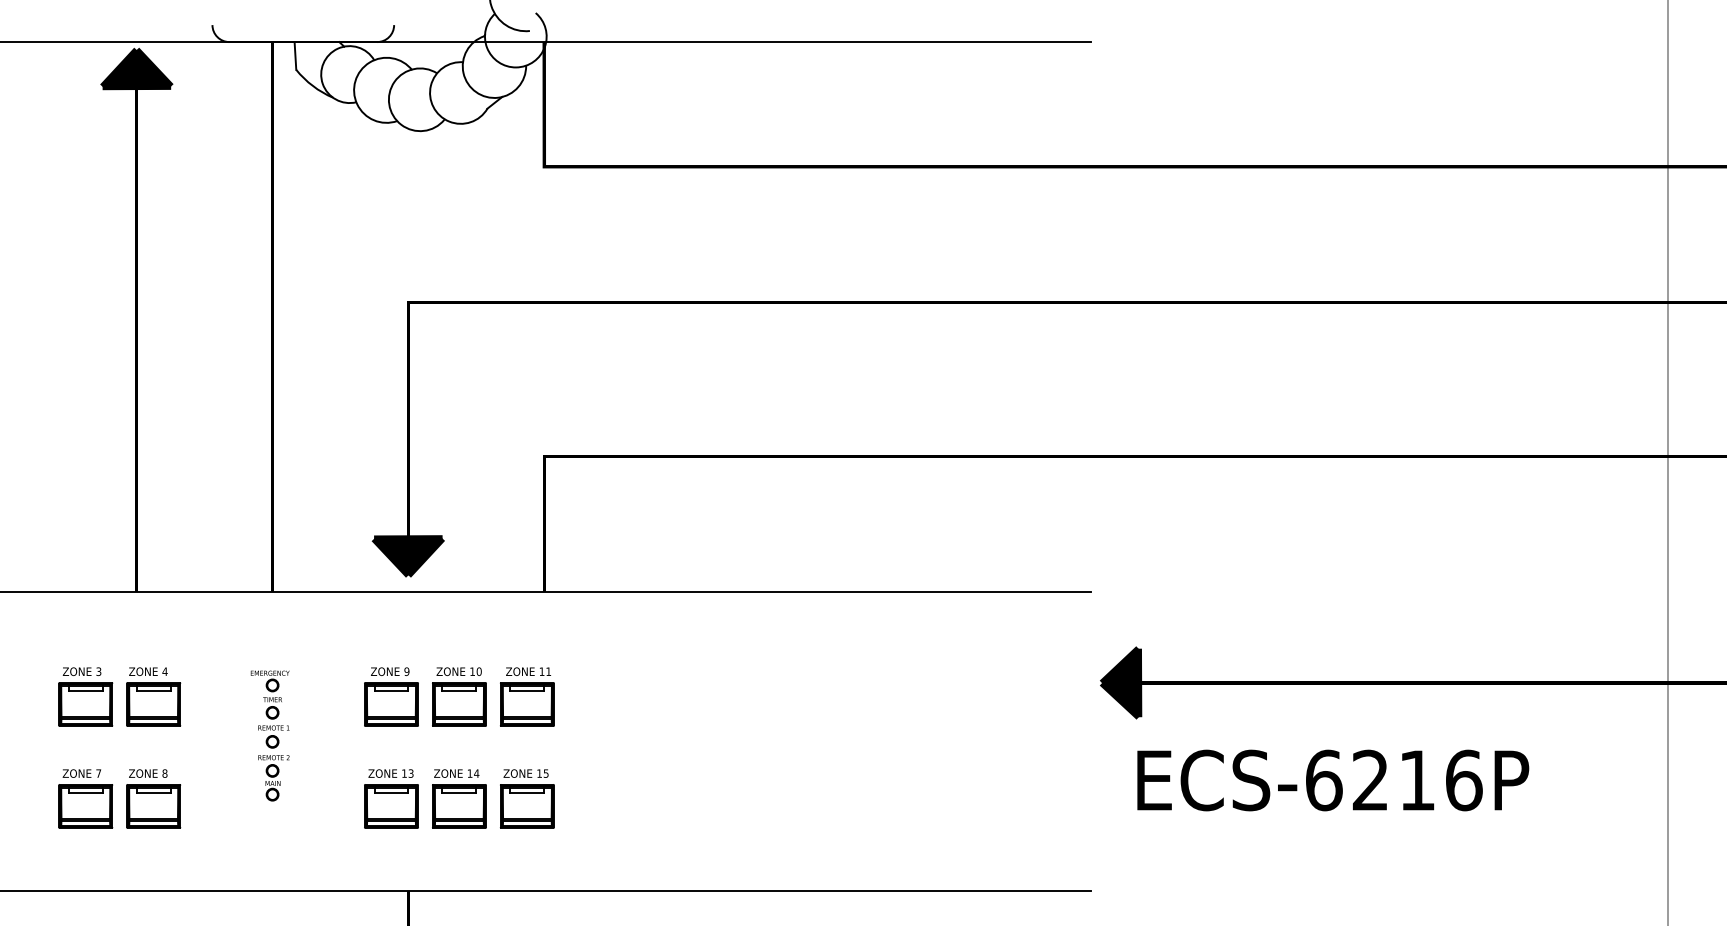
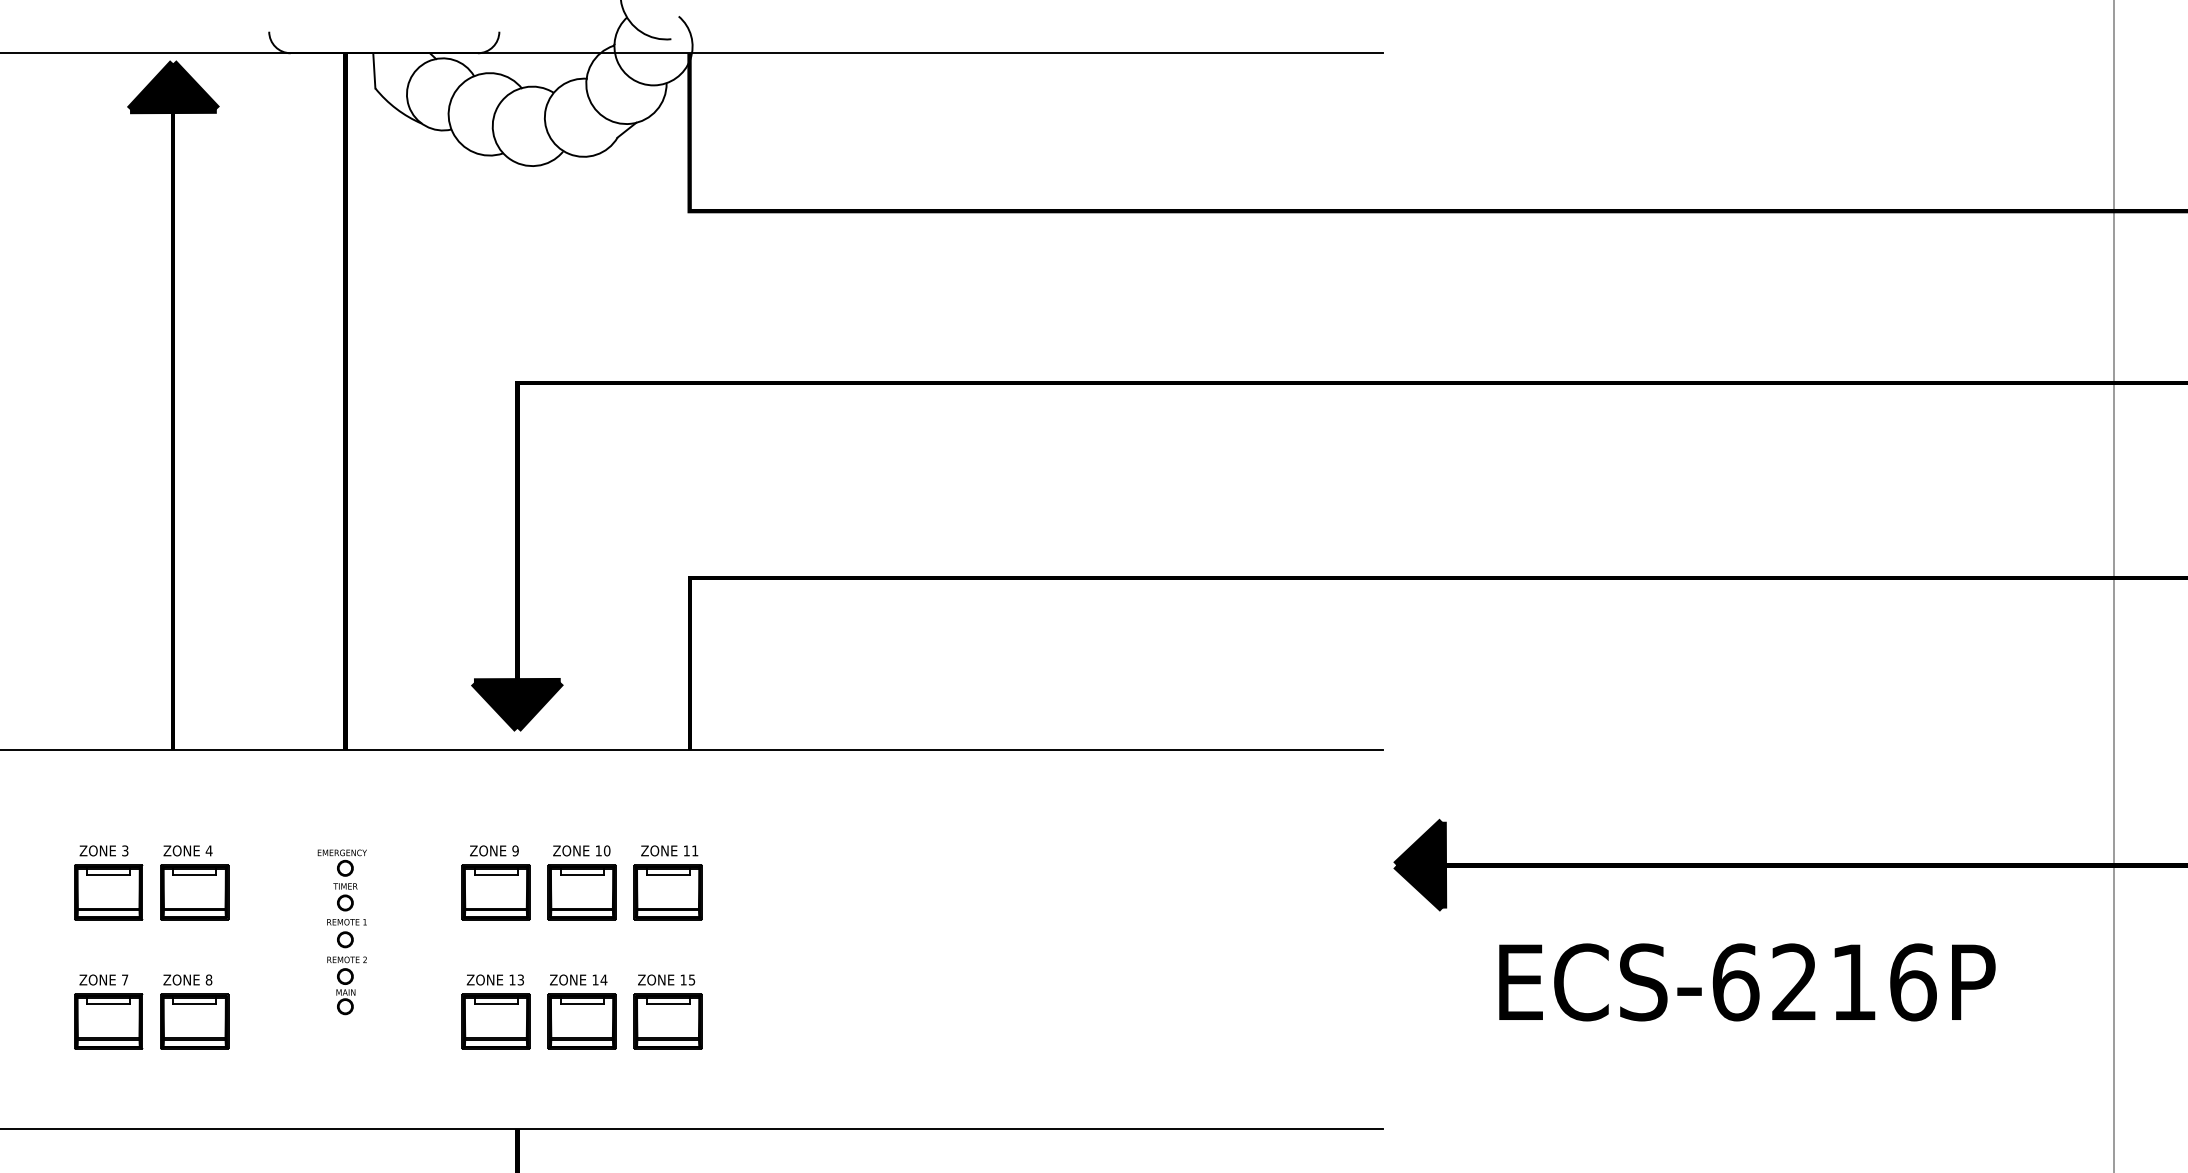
text: (1333, 780) -> (1747, 982), moved

